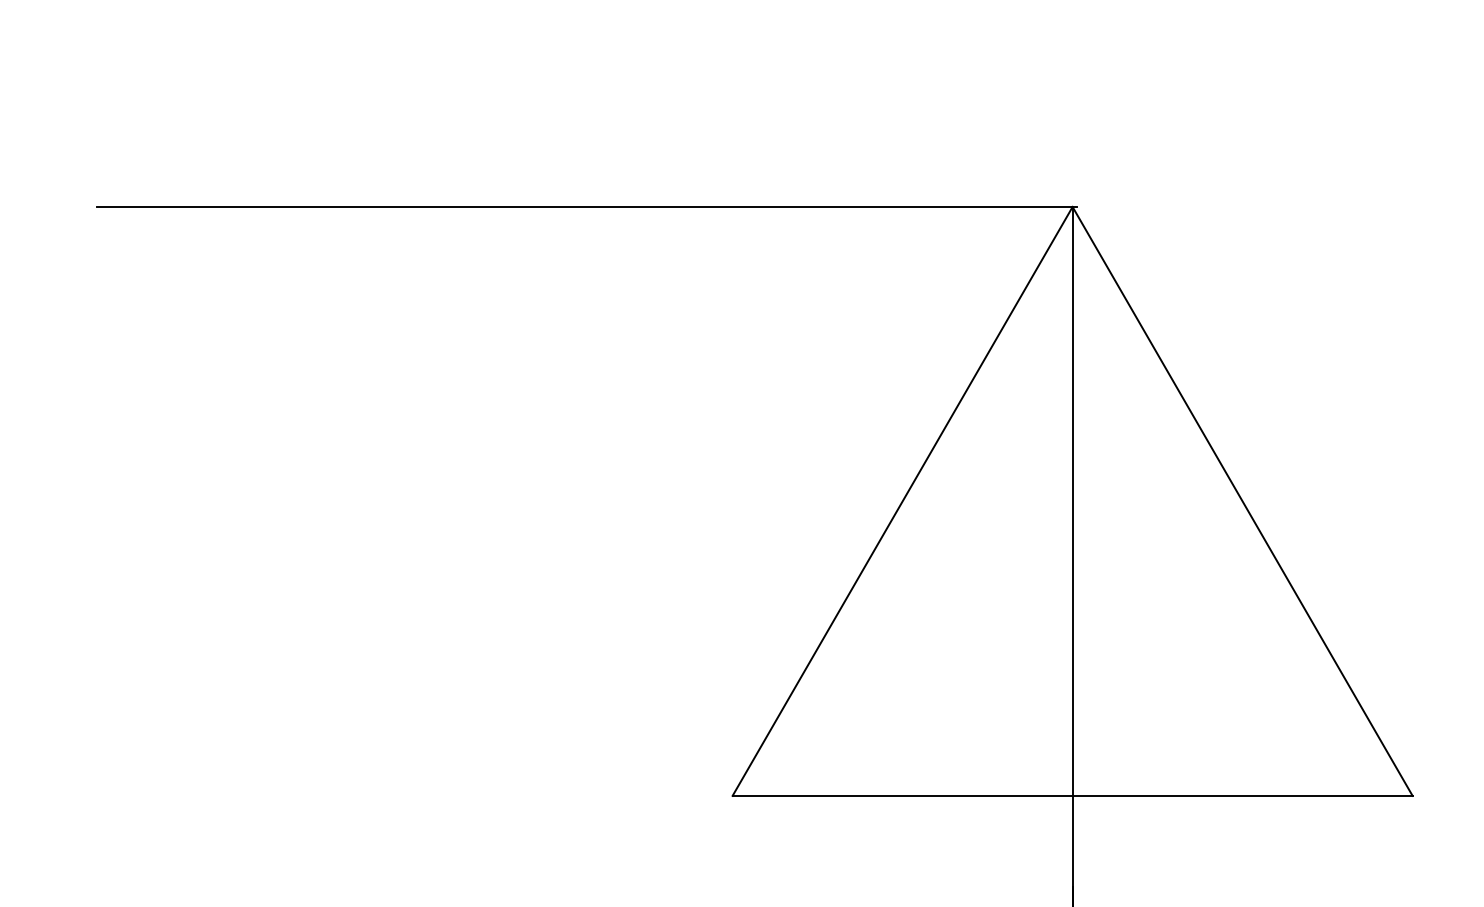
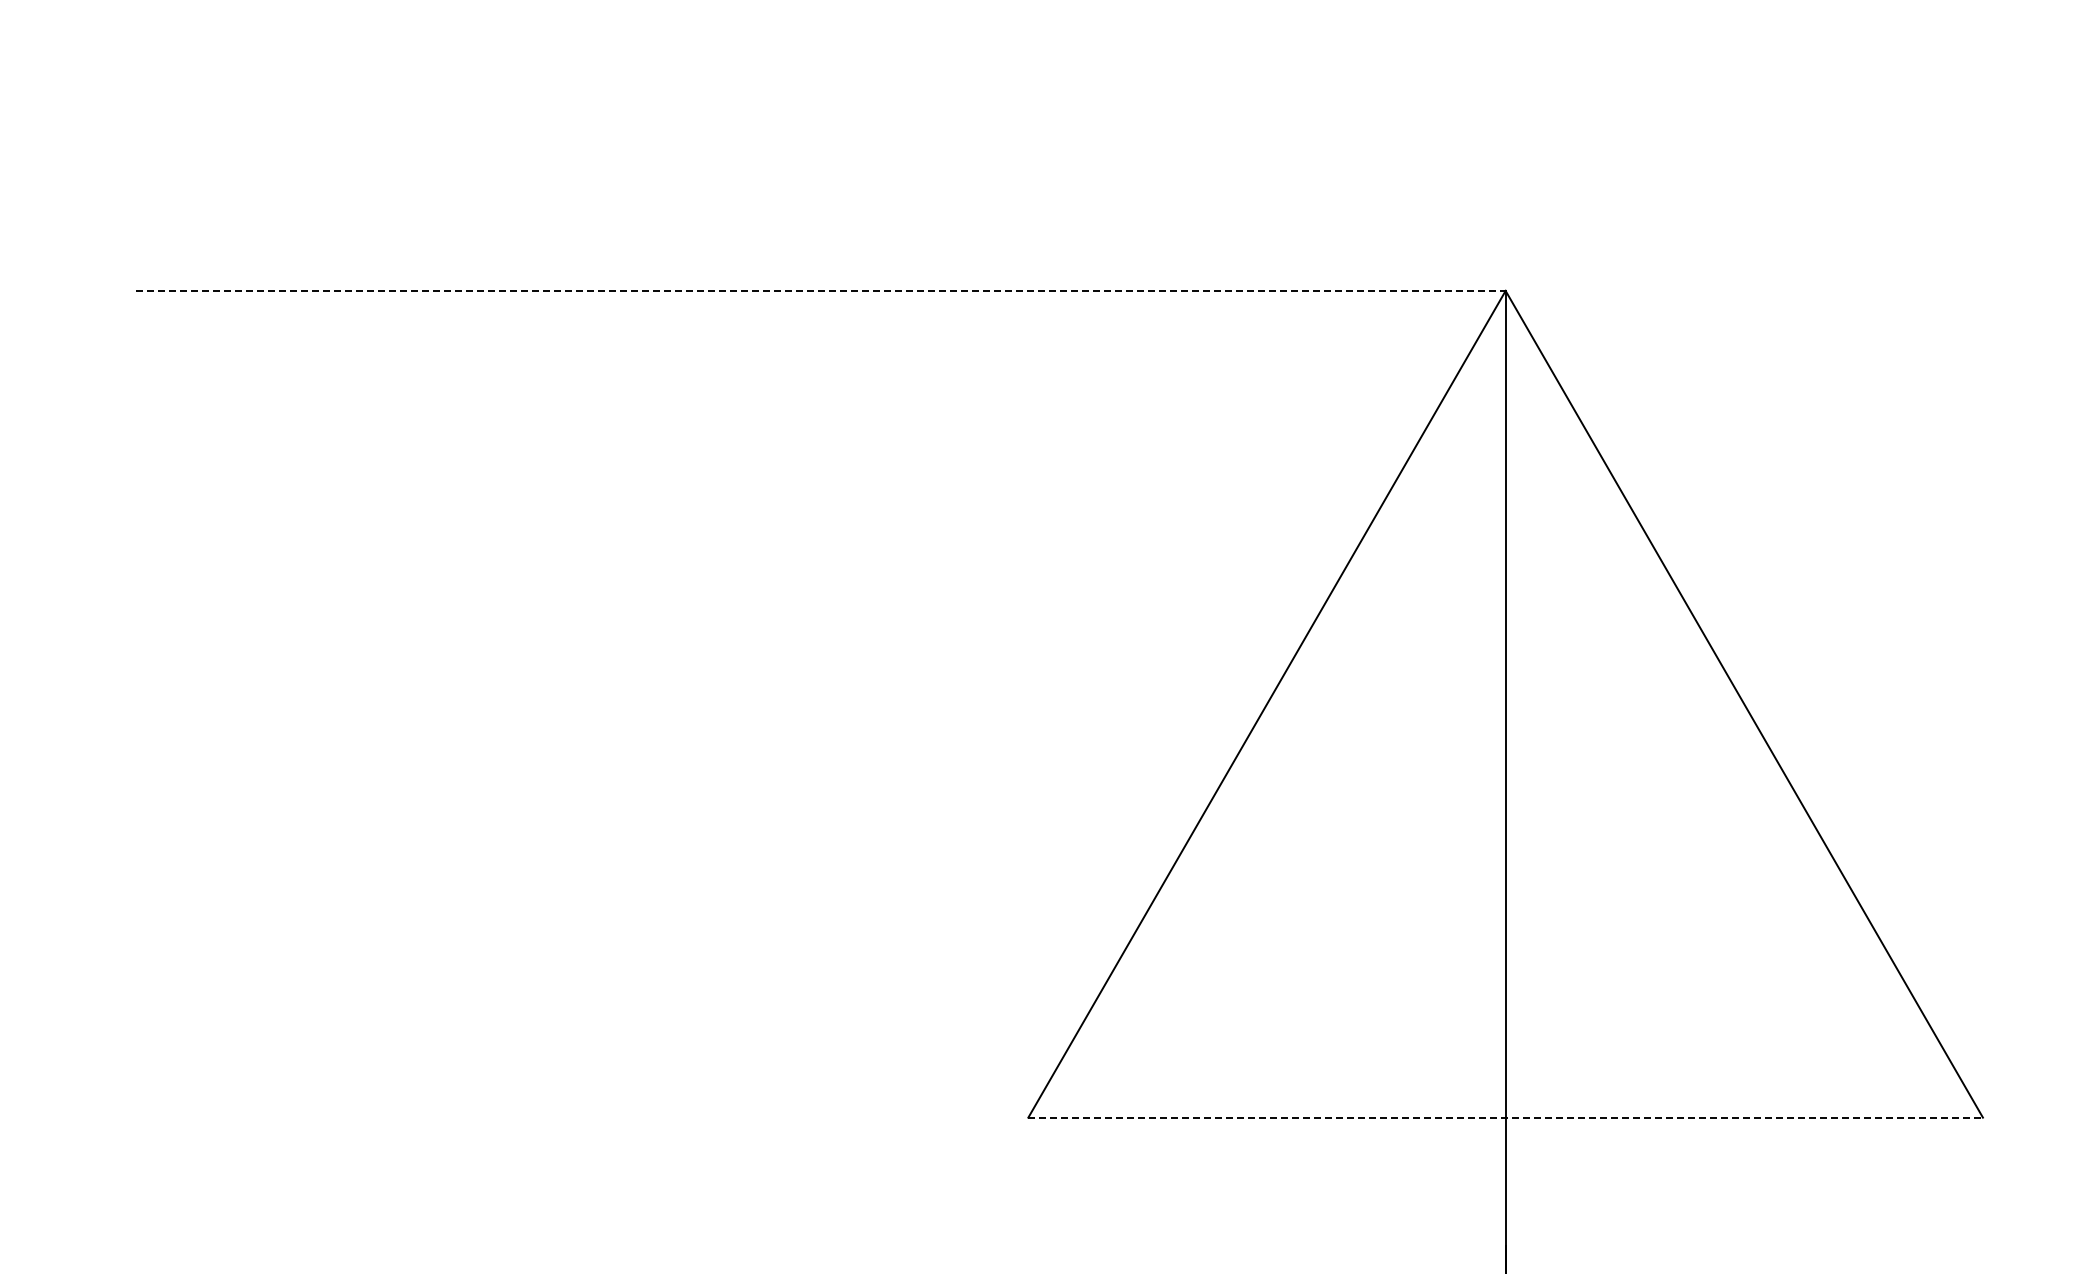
line: (587, 206) -> (824, 290), solid -> dashed
line: (1073, 795) -> (1506, 1117), solid -> dashed

